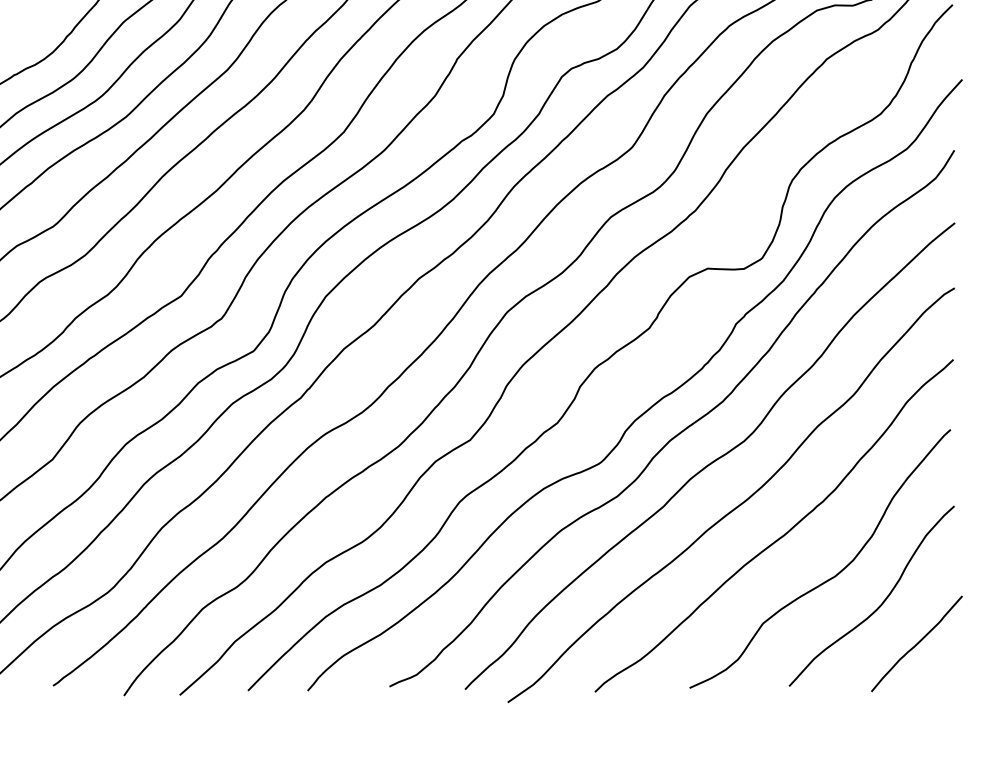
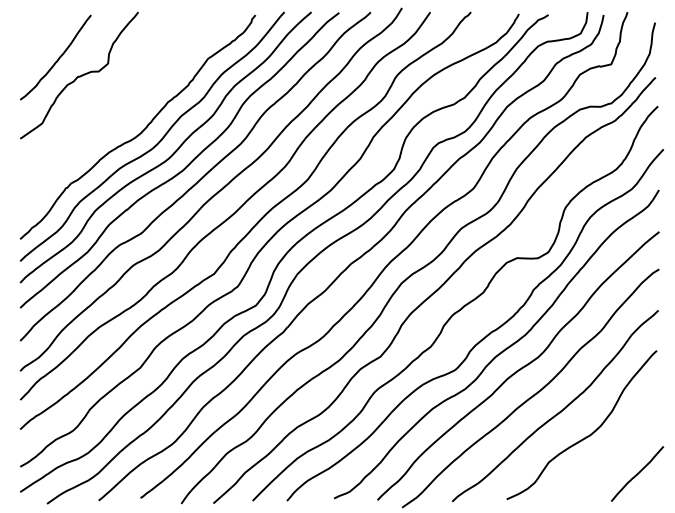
curve: (880, 603) -> (616, 450), removed

